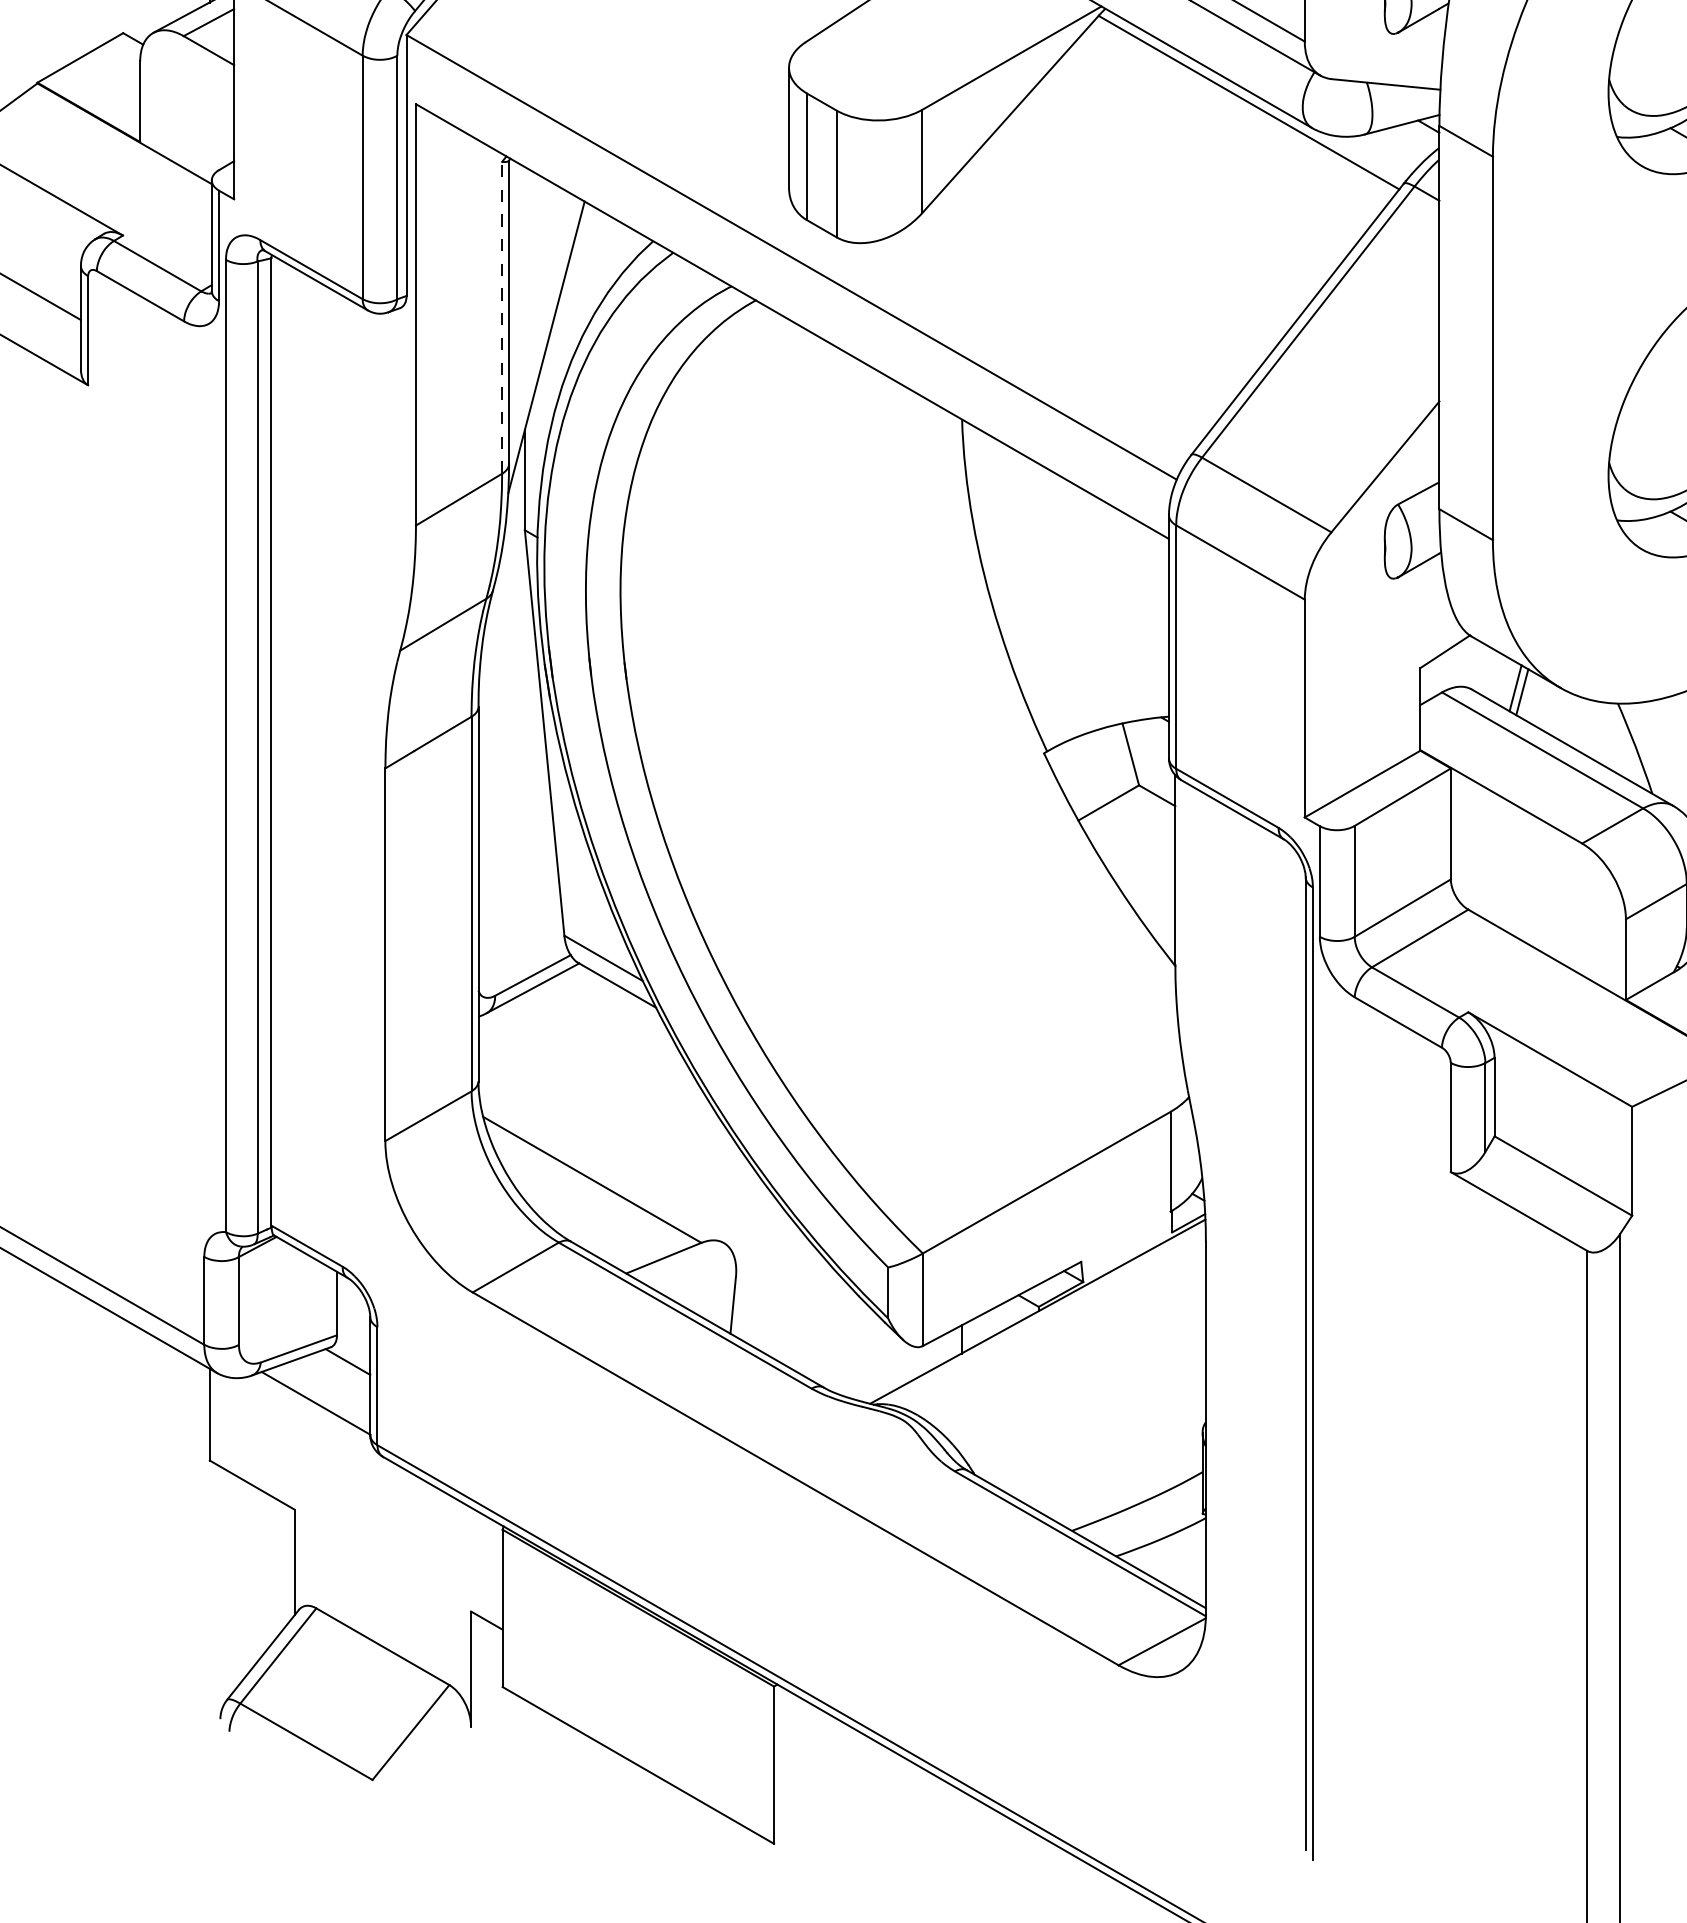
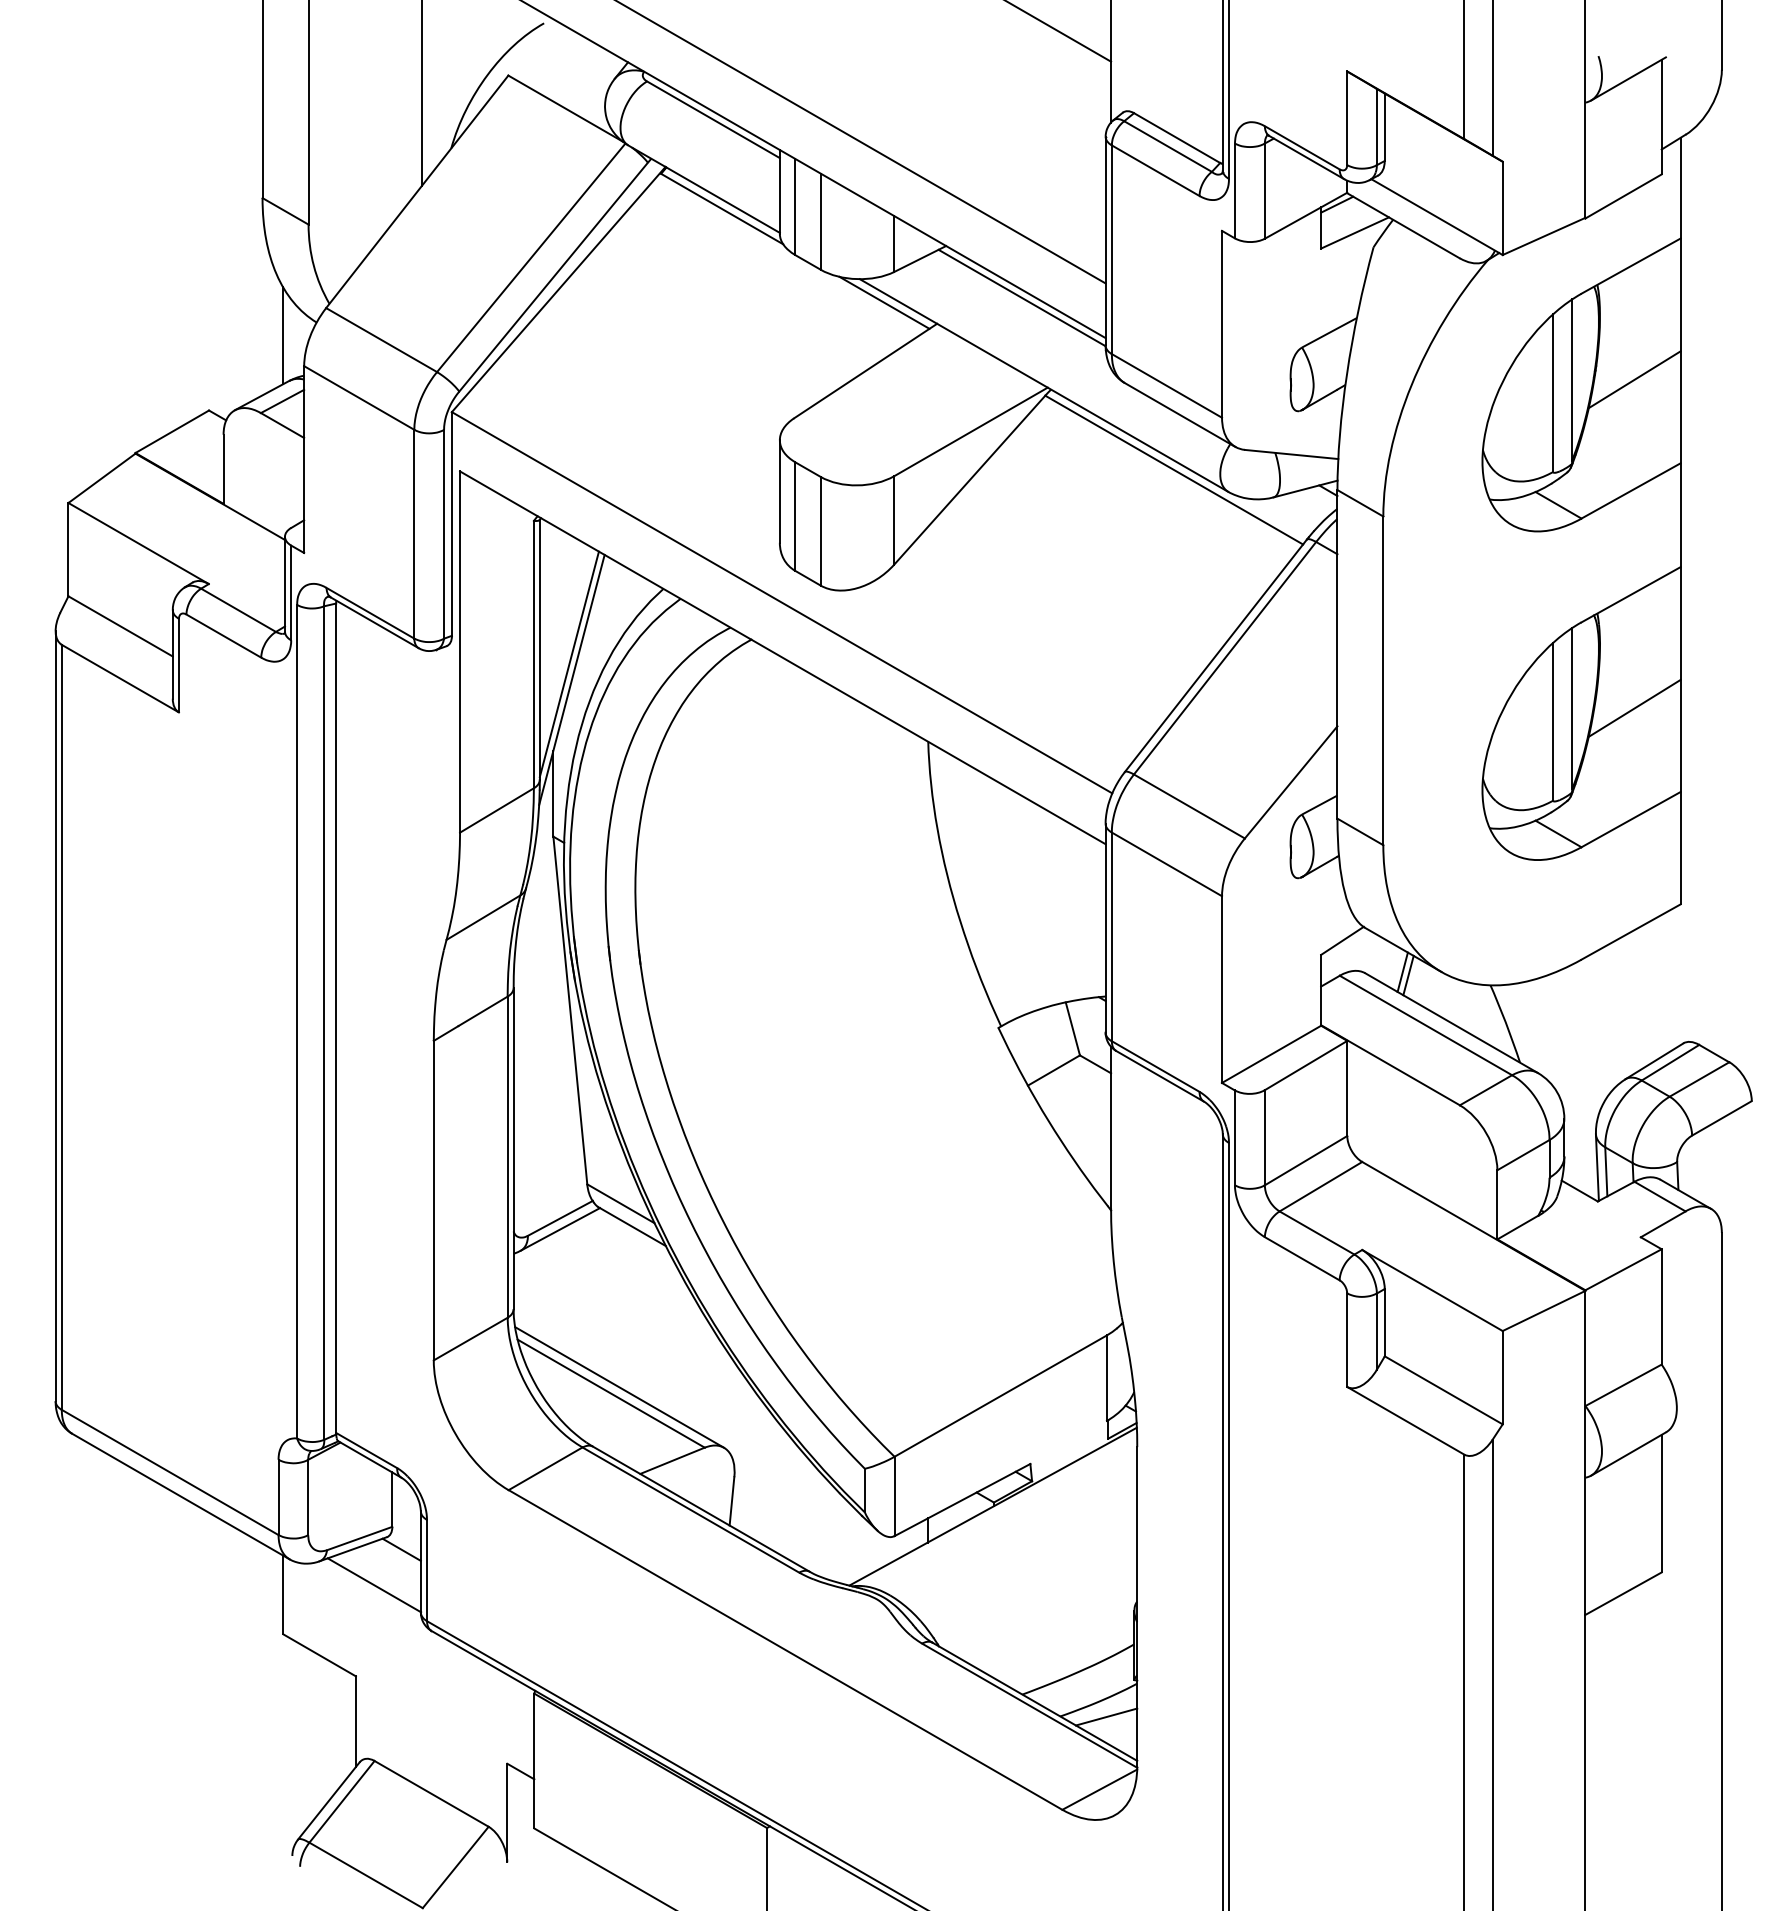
line: (501, 317) -> (533, 654), dashed -> solid
line: (542, 329) -> (568, 664), added
line: (601, 1172) -> (619, 1387), added
line: (1170, 1556) -> (1106, 1716), added

